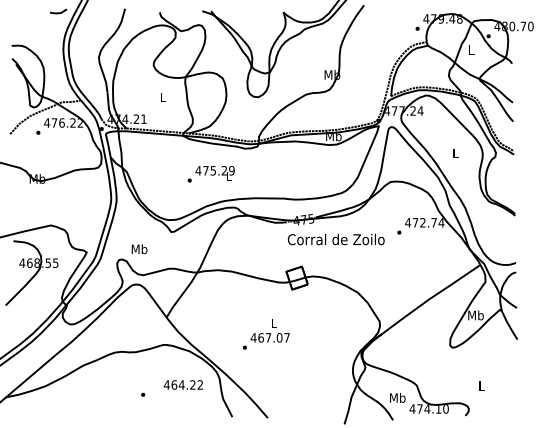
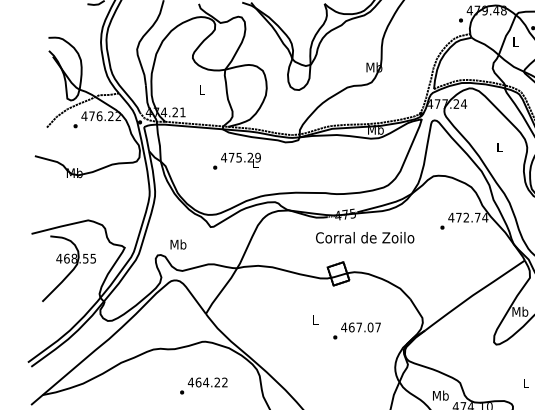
text: (210, 174) -> (236, 161), moved
text: (335, 239) -> (364, 237), moved
text: (266, 341) -> (357, 331), moved
text: (182, 384) -> (206, 381), moved

